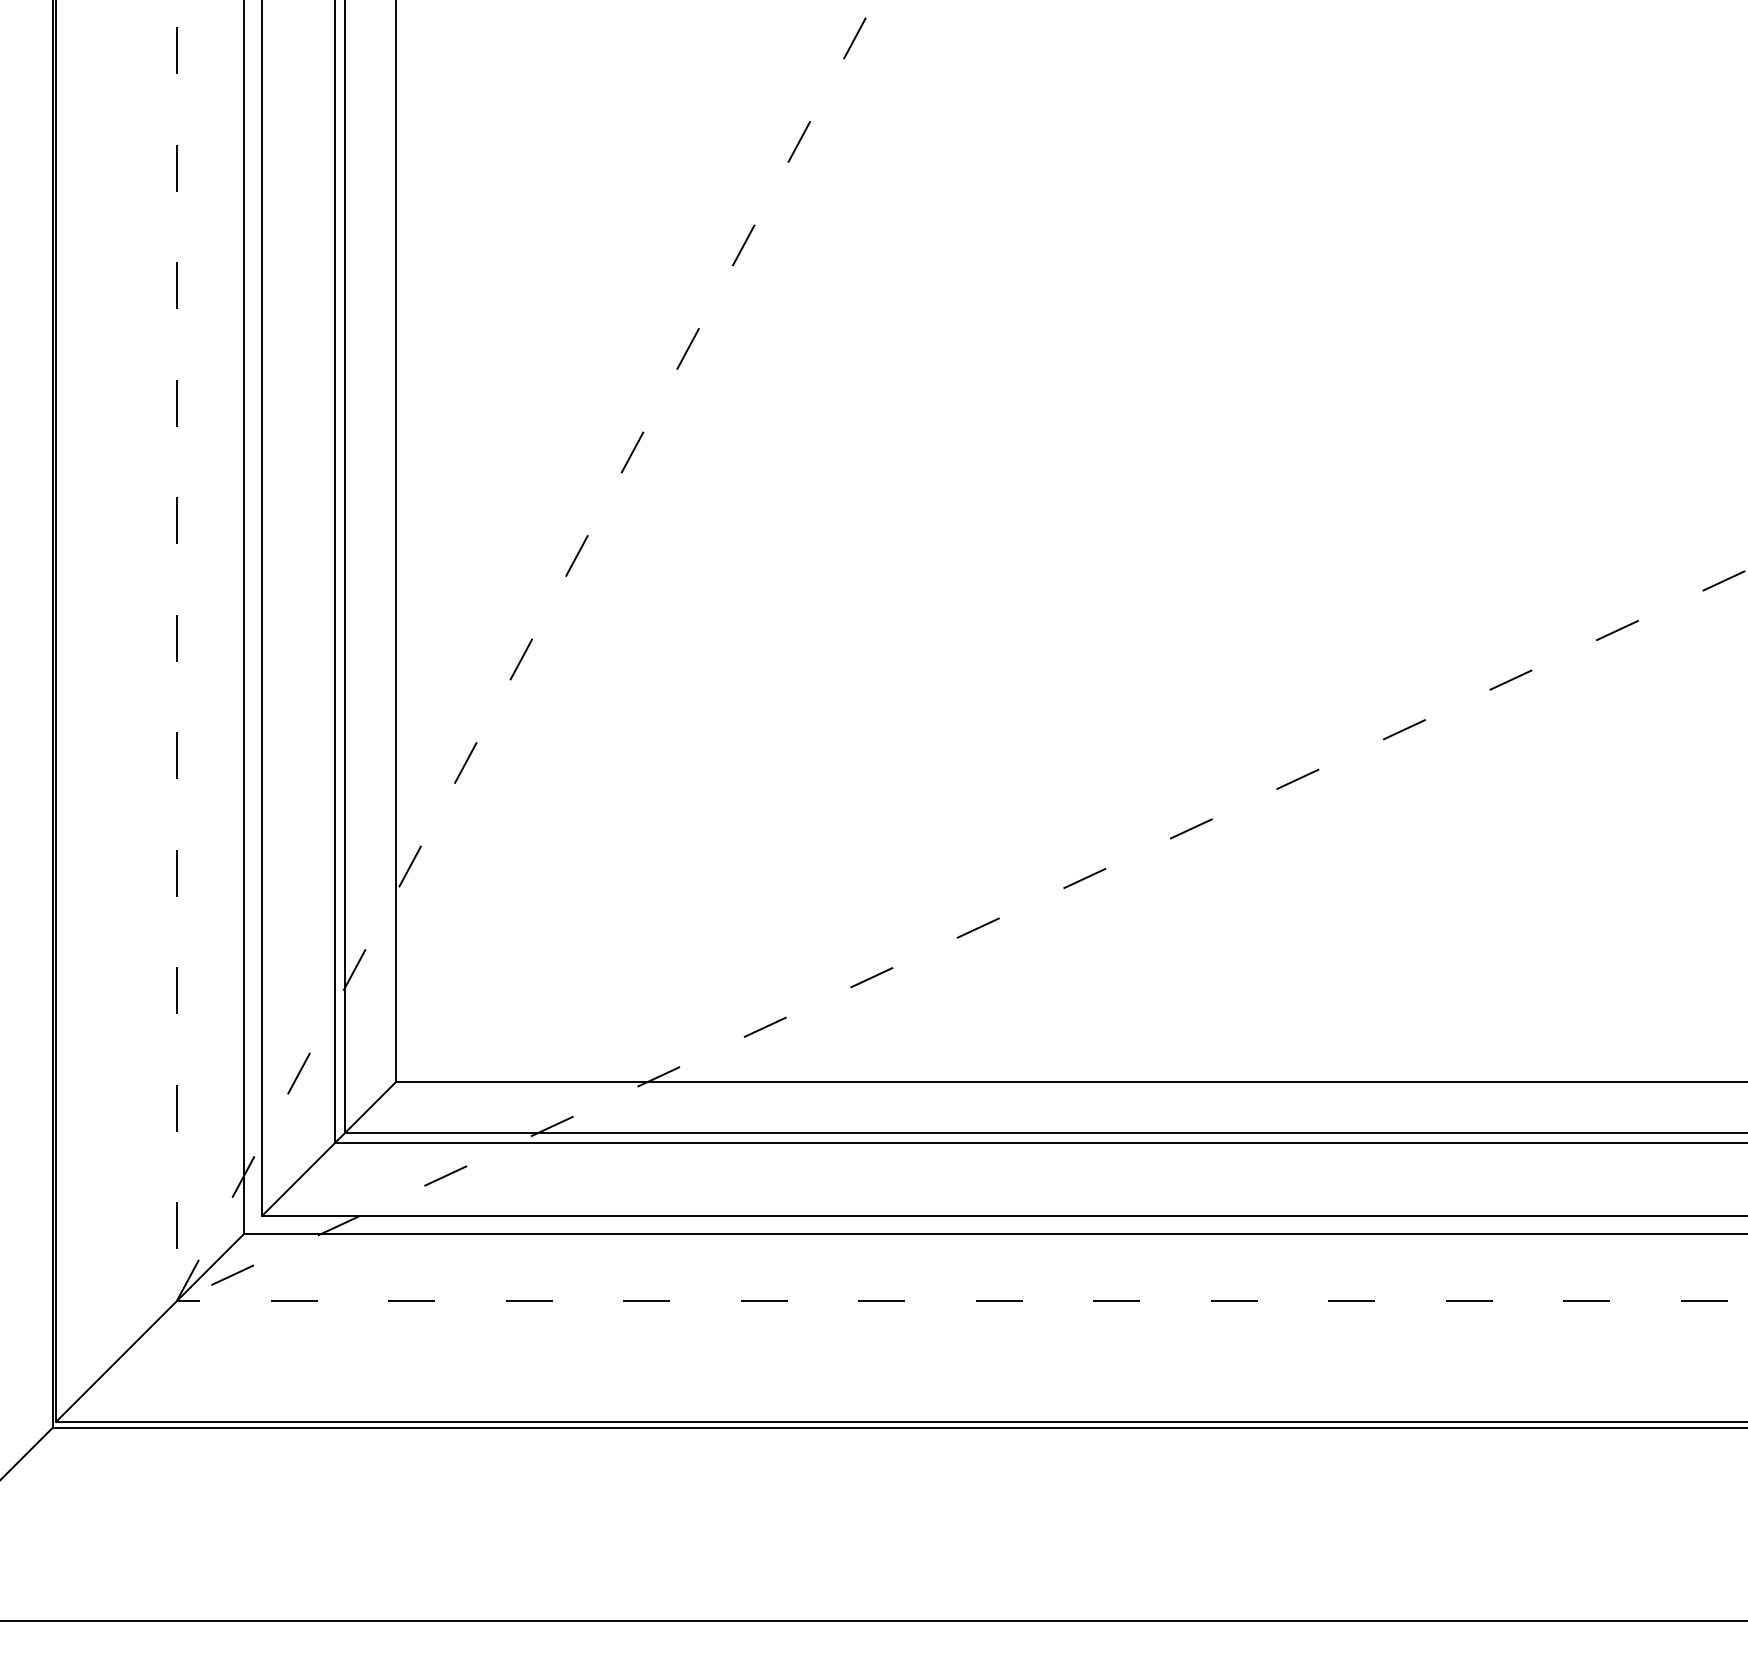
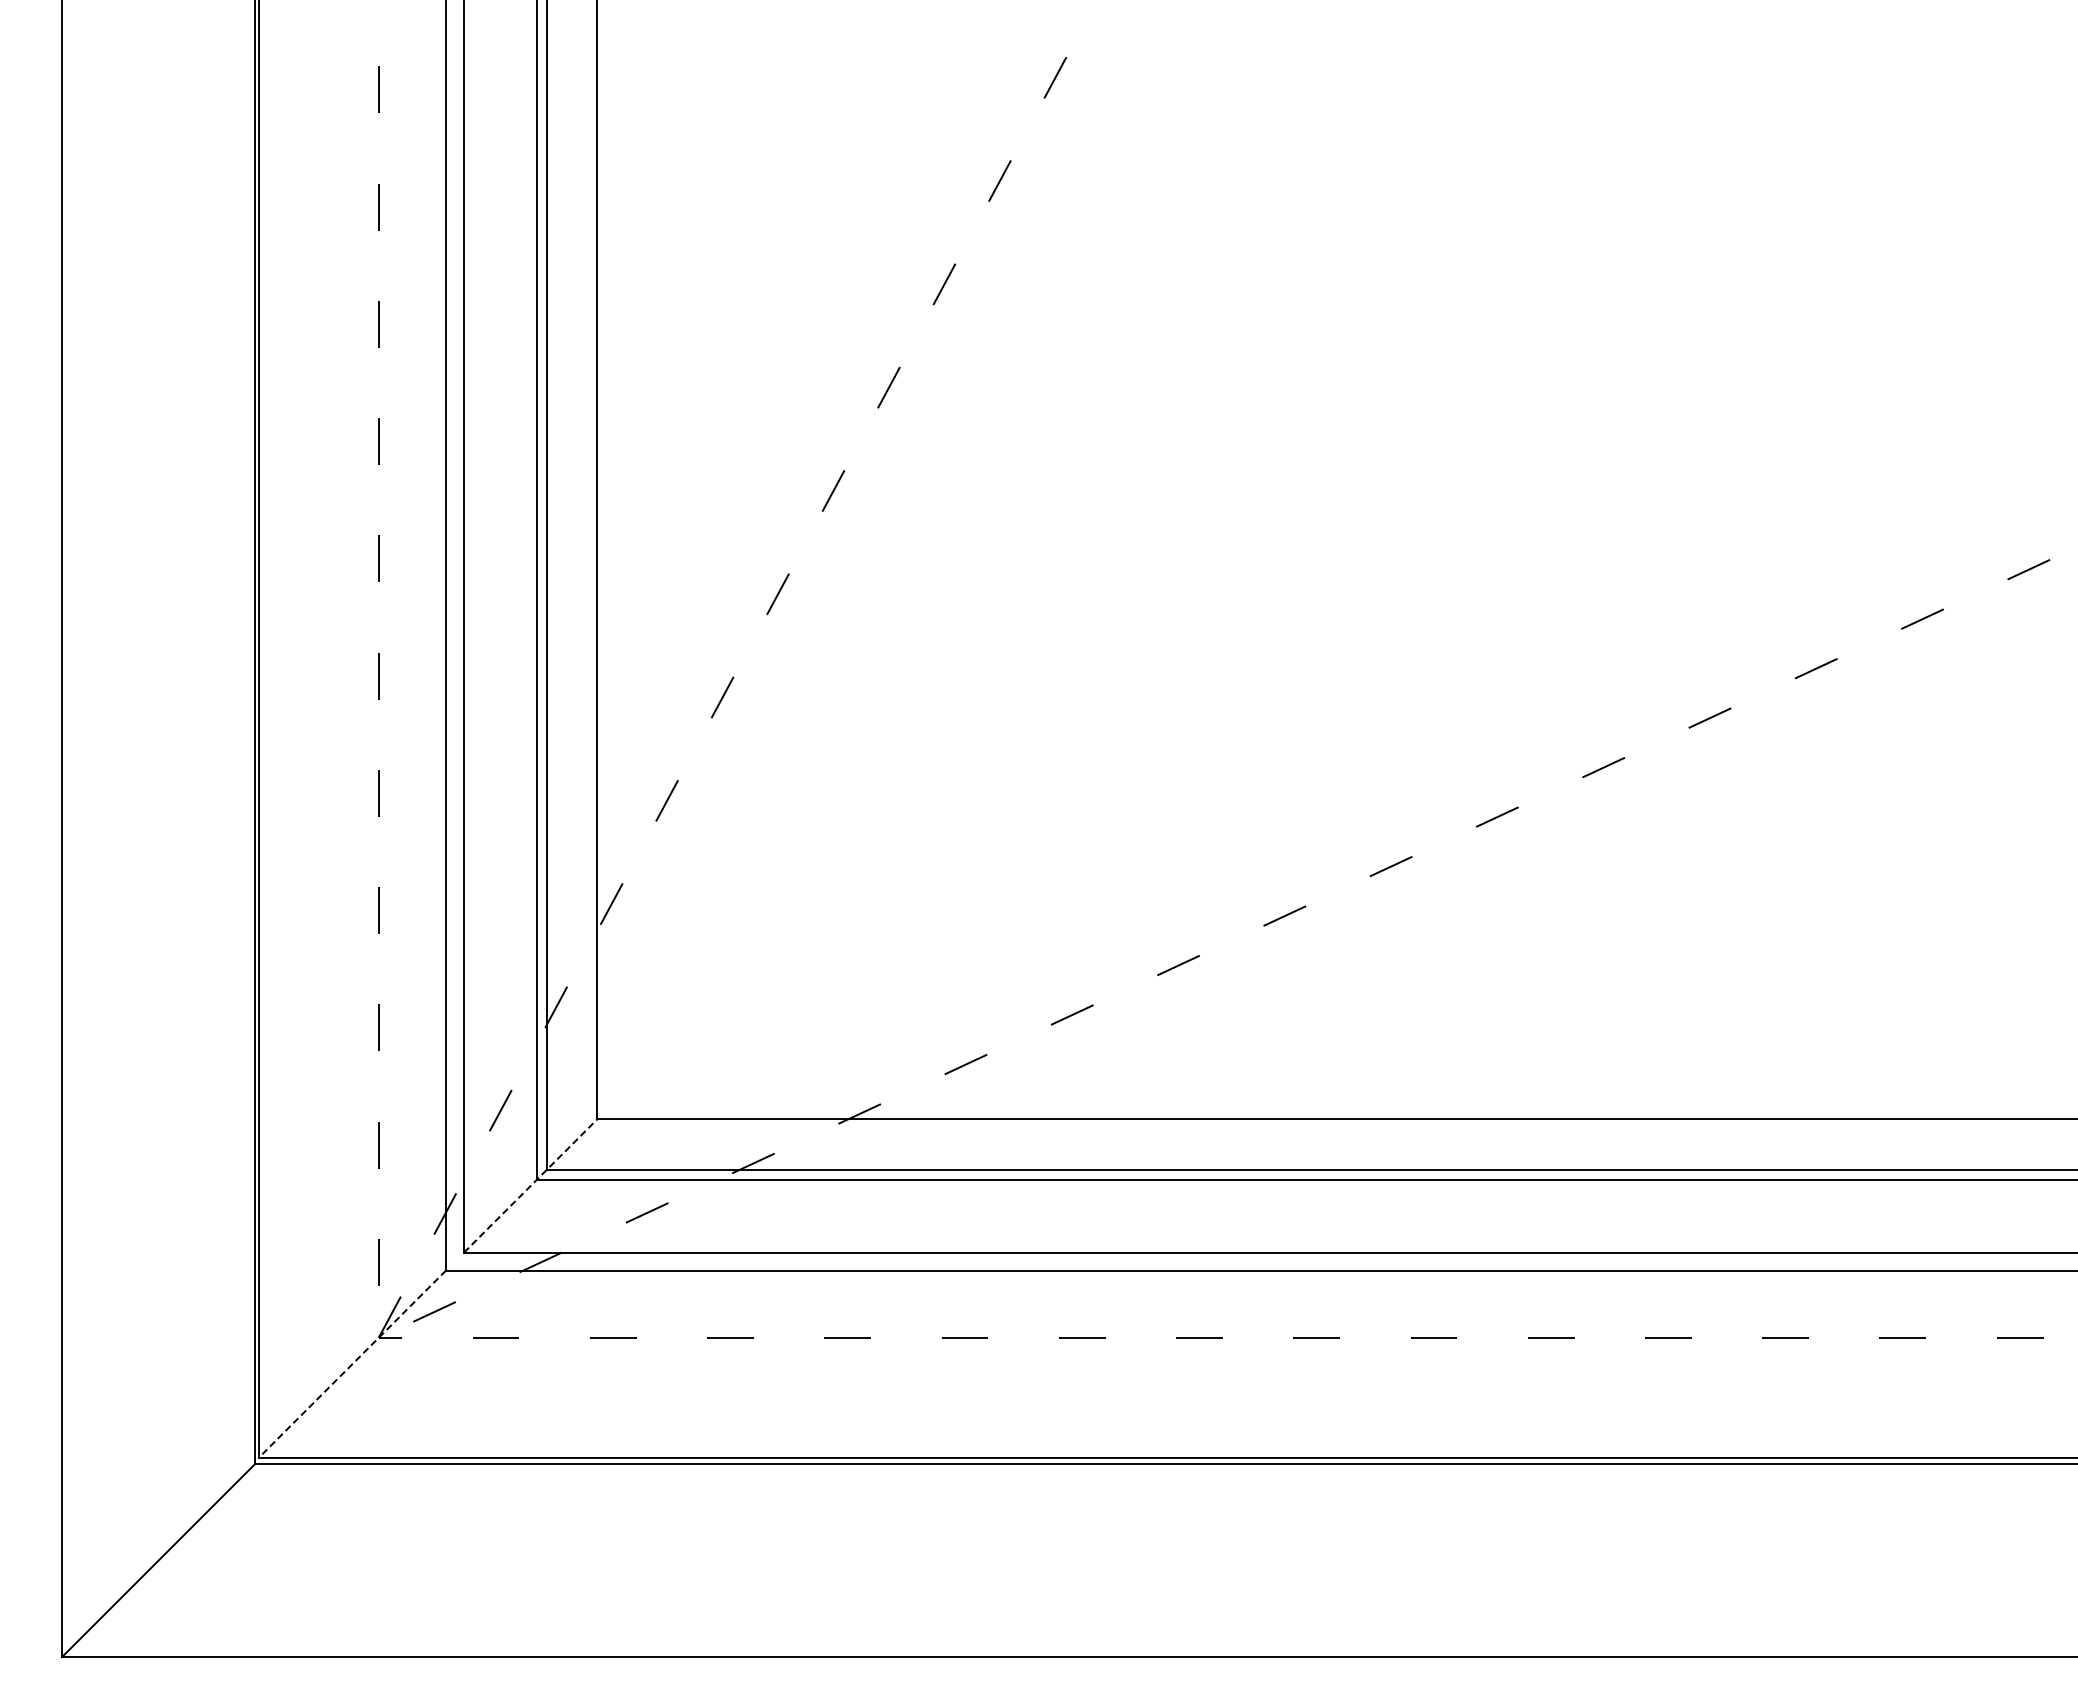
line: (329, 1148) -> (531, 1185), solid -> dashed
line: (150, 1327) -> (352, 1364), solid -> dashed

